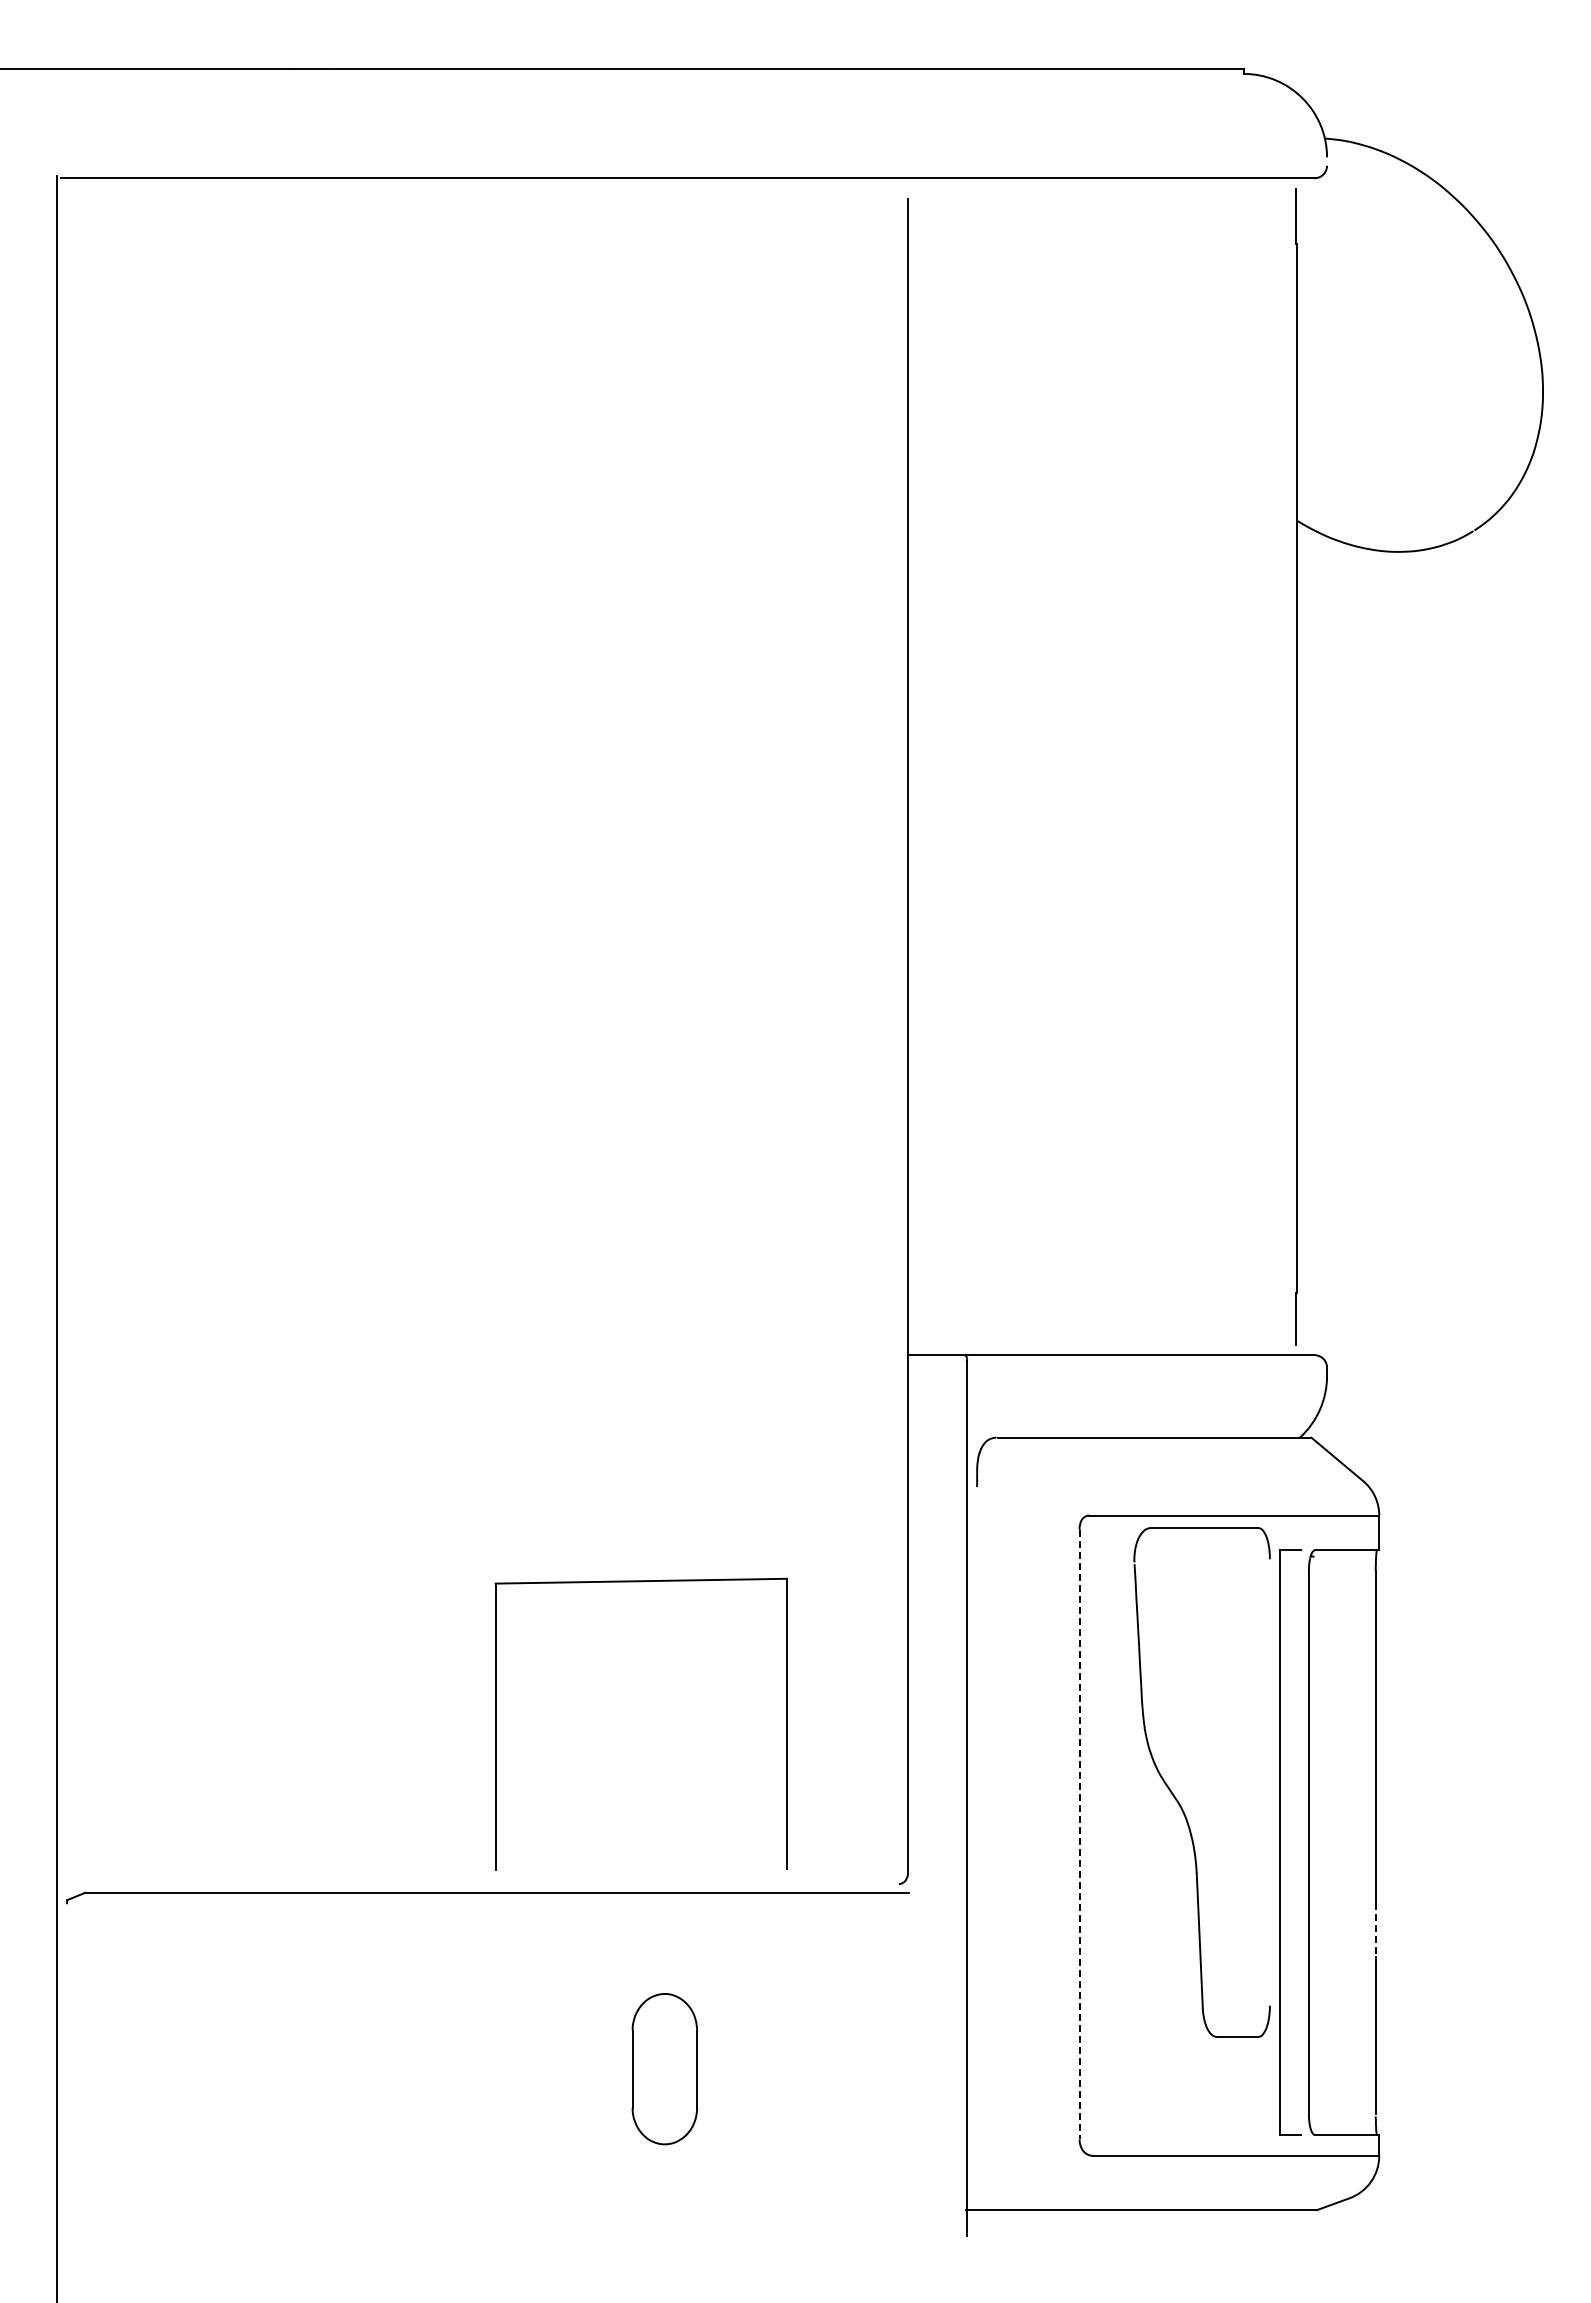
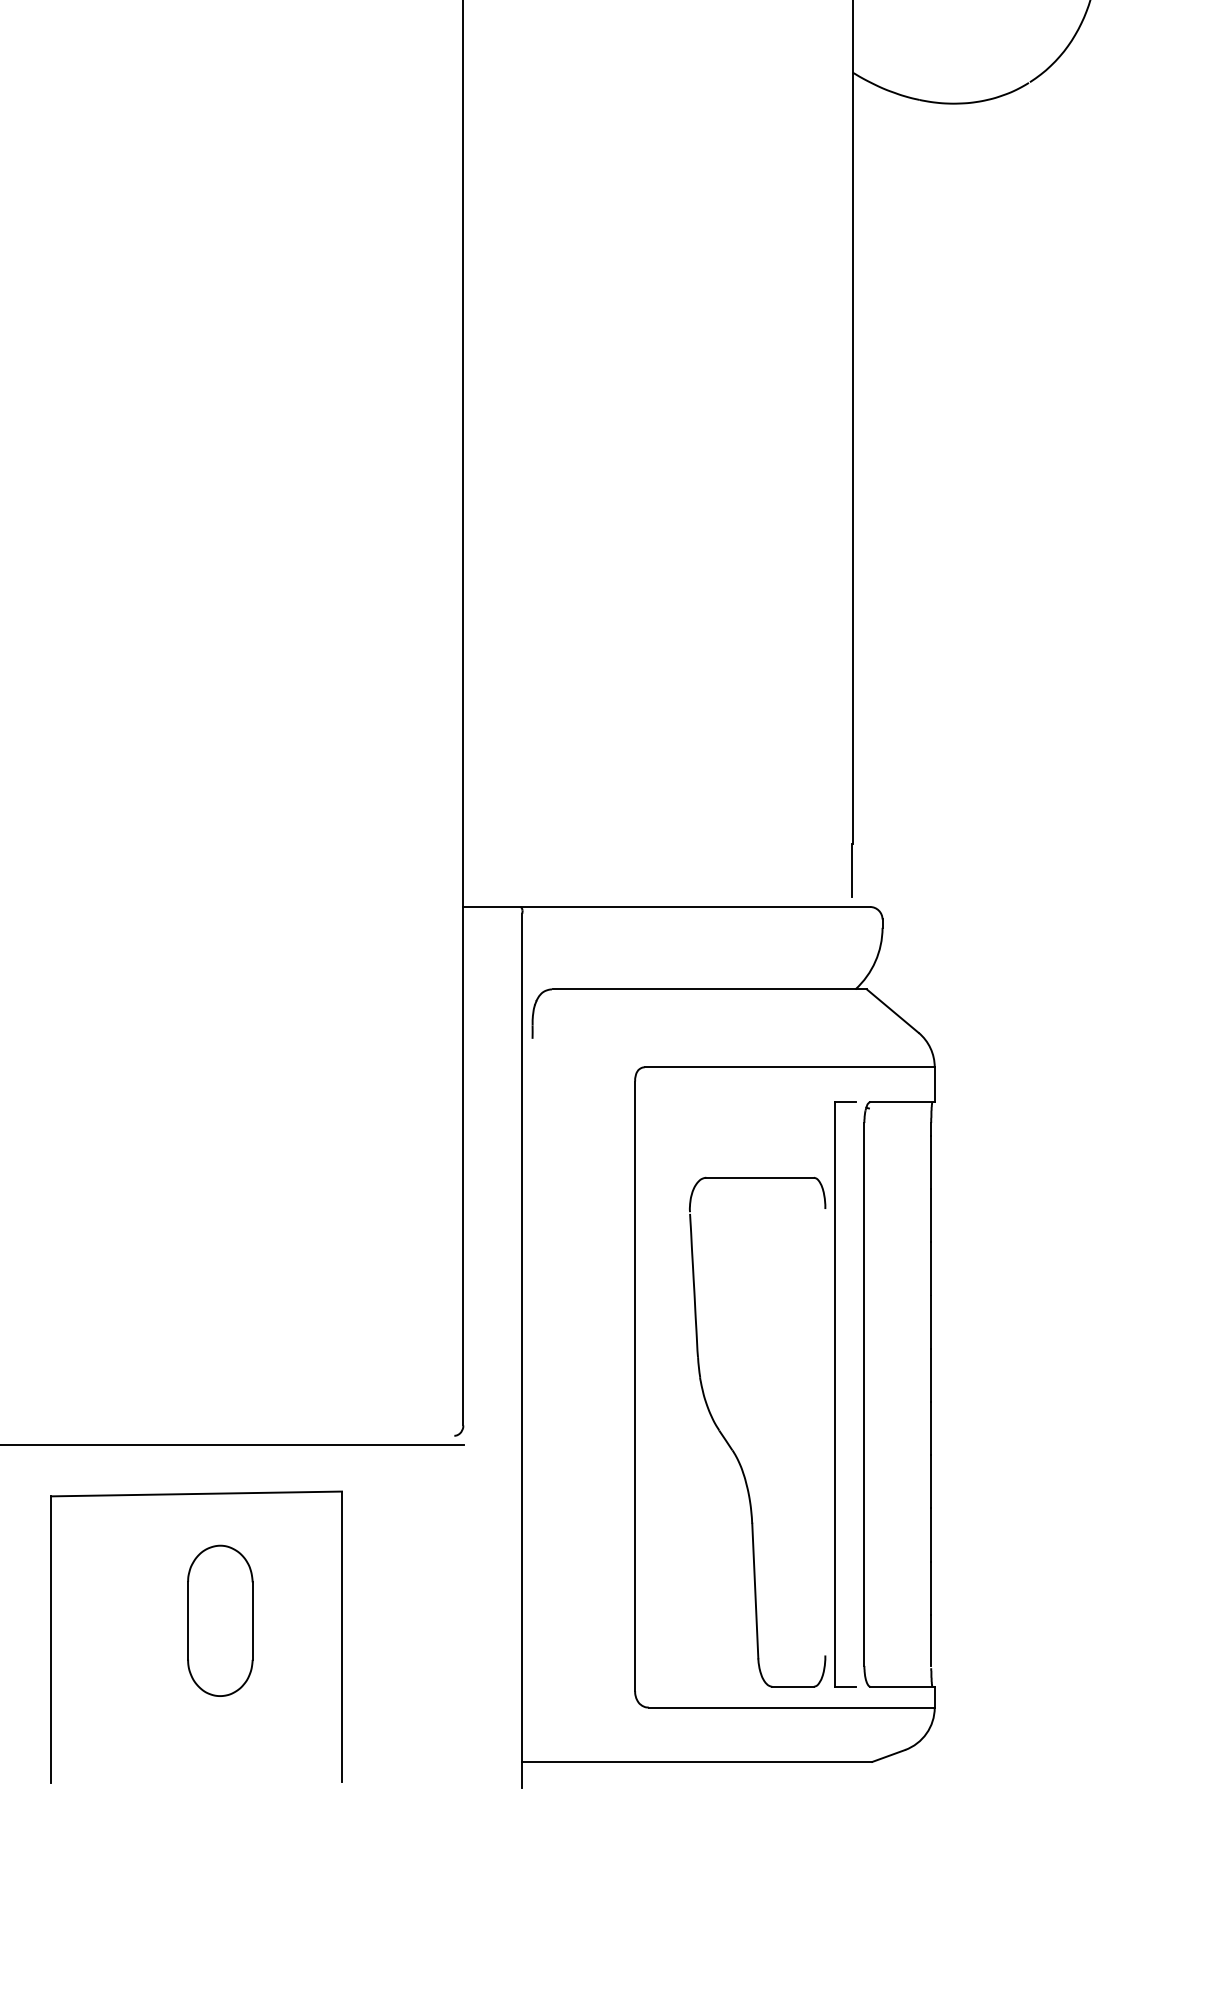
part: (640, 1582) -> (195, 1495), moved
part: (1178, 1800) -> (733, 1450), moved
line: (1079, 1834) -> (634, 1386), dashed -> solid
line: (1375, 1930) -> (930, 1482), dashed -> solid

